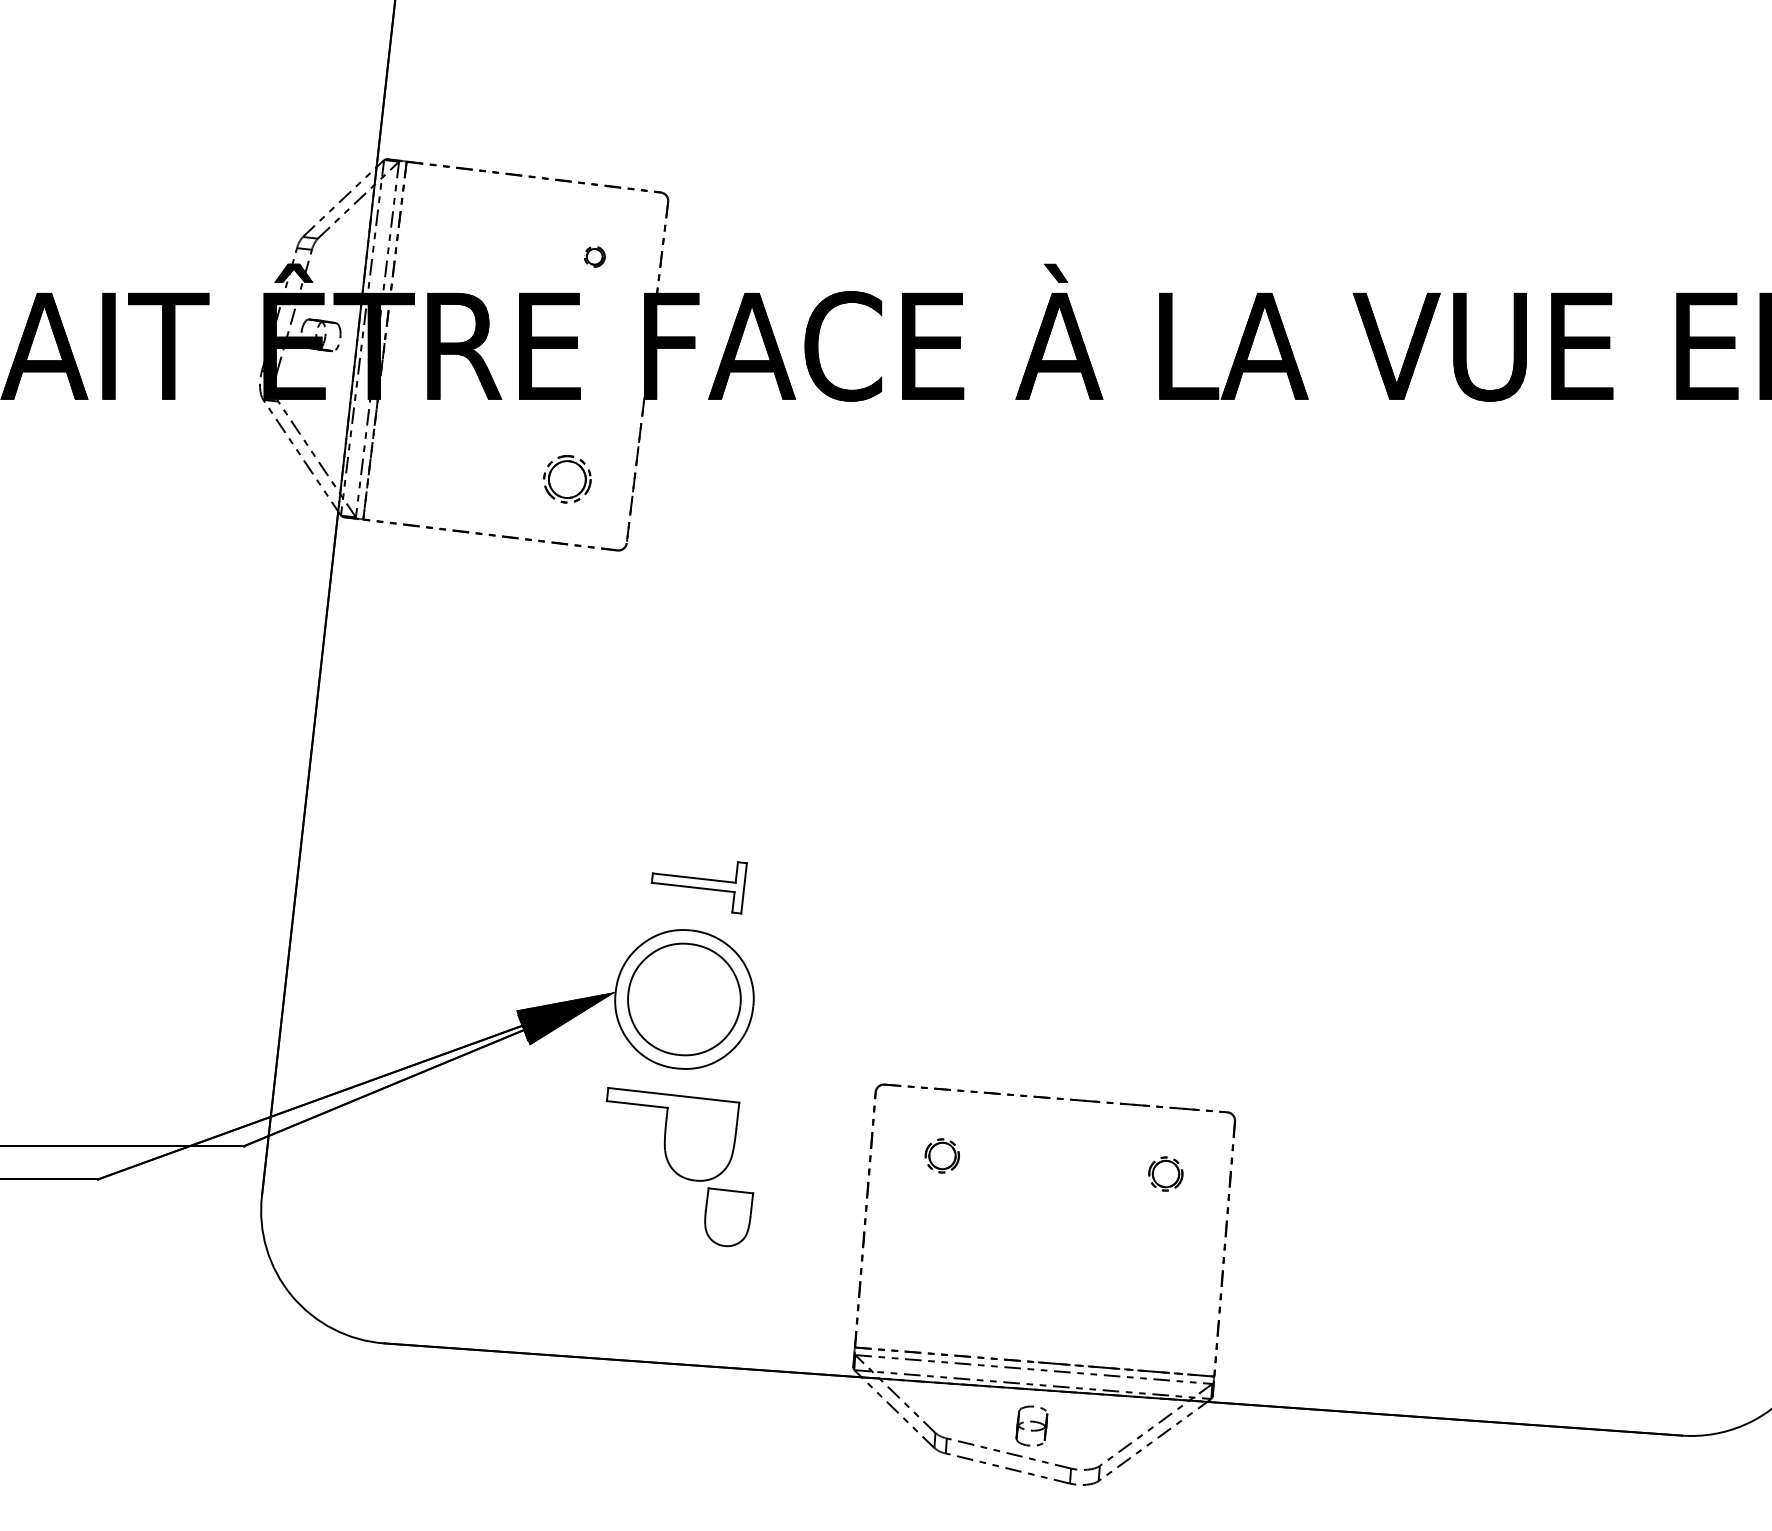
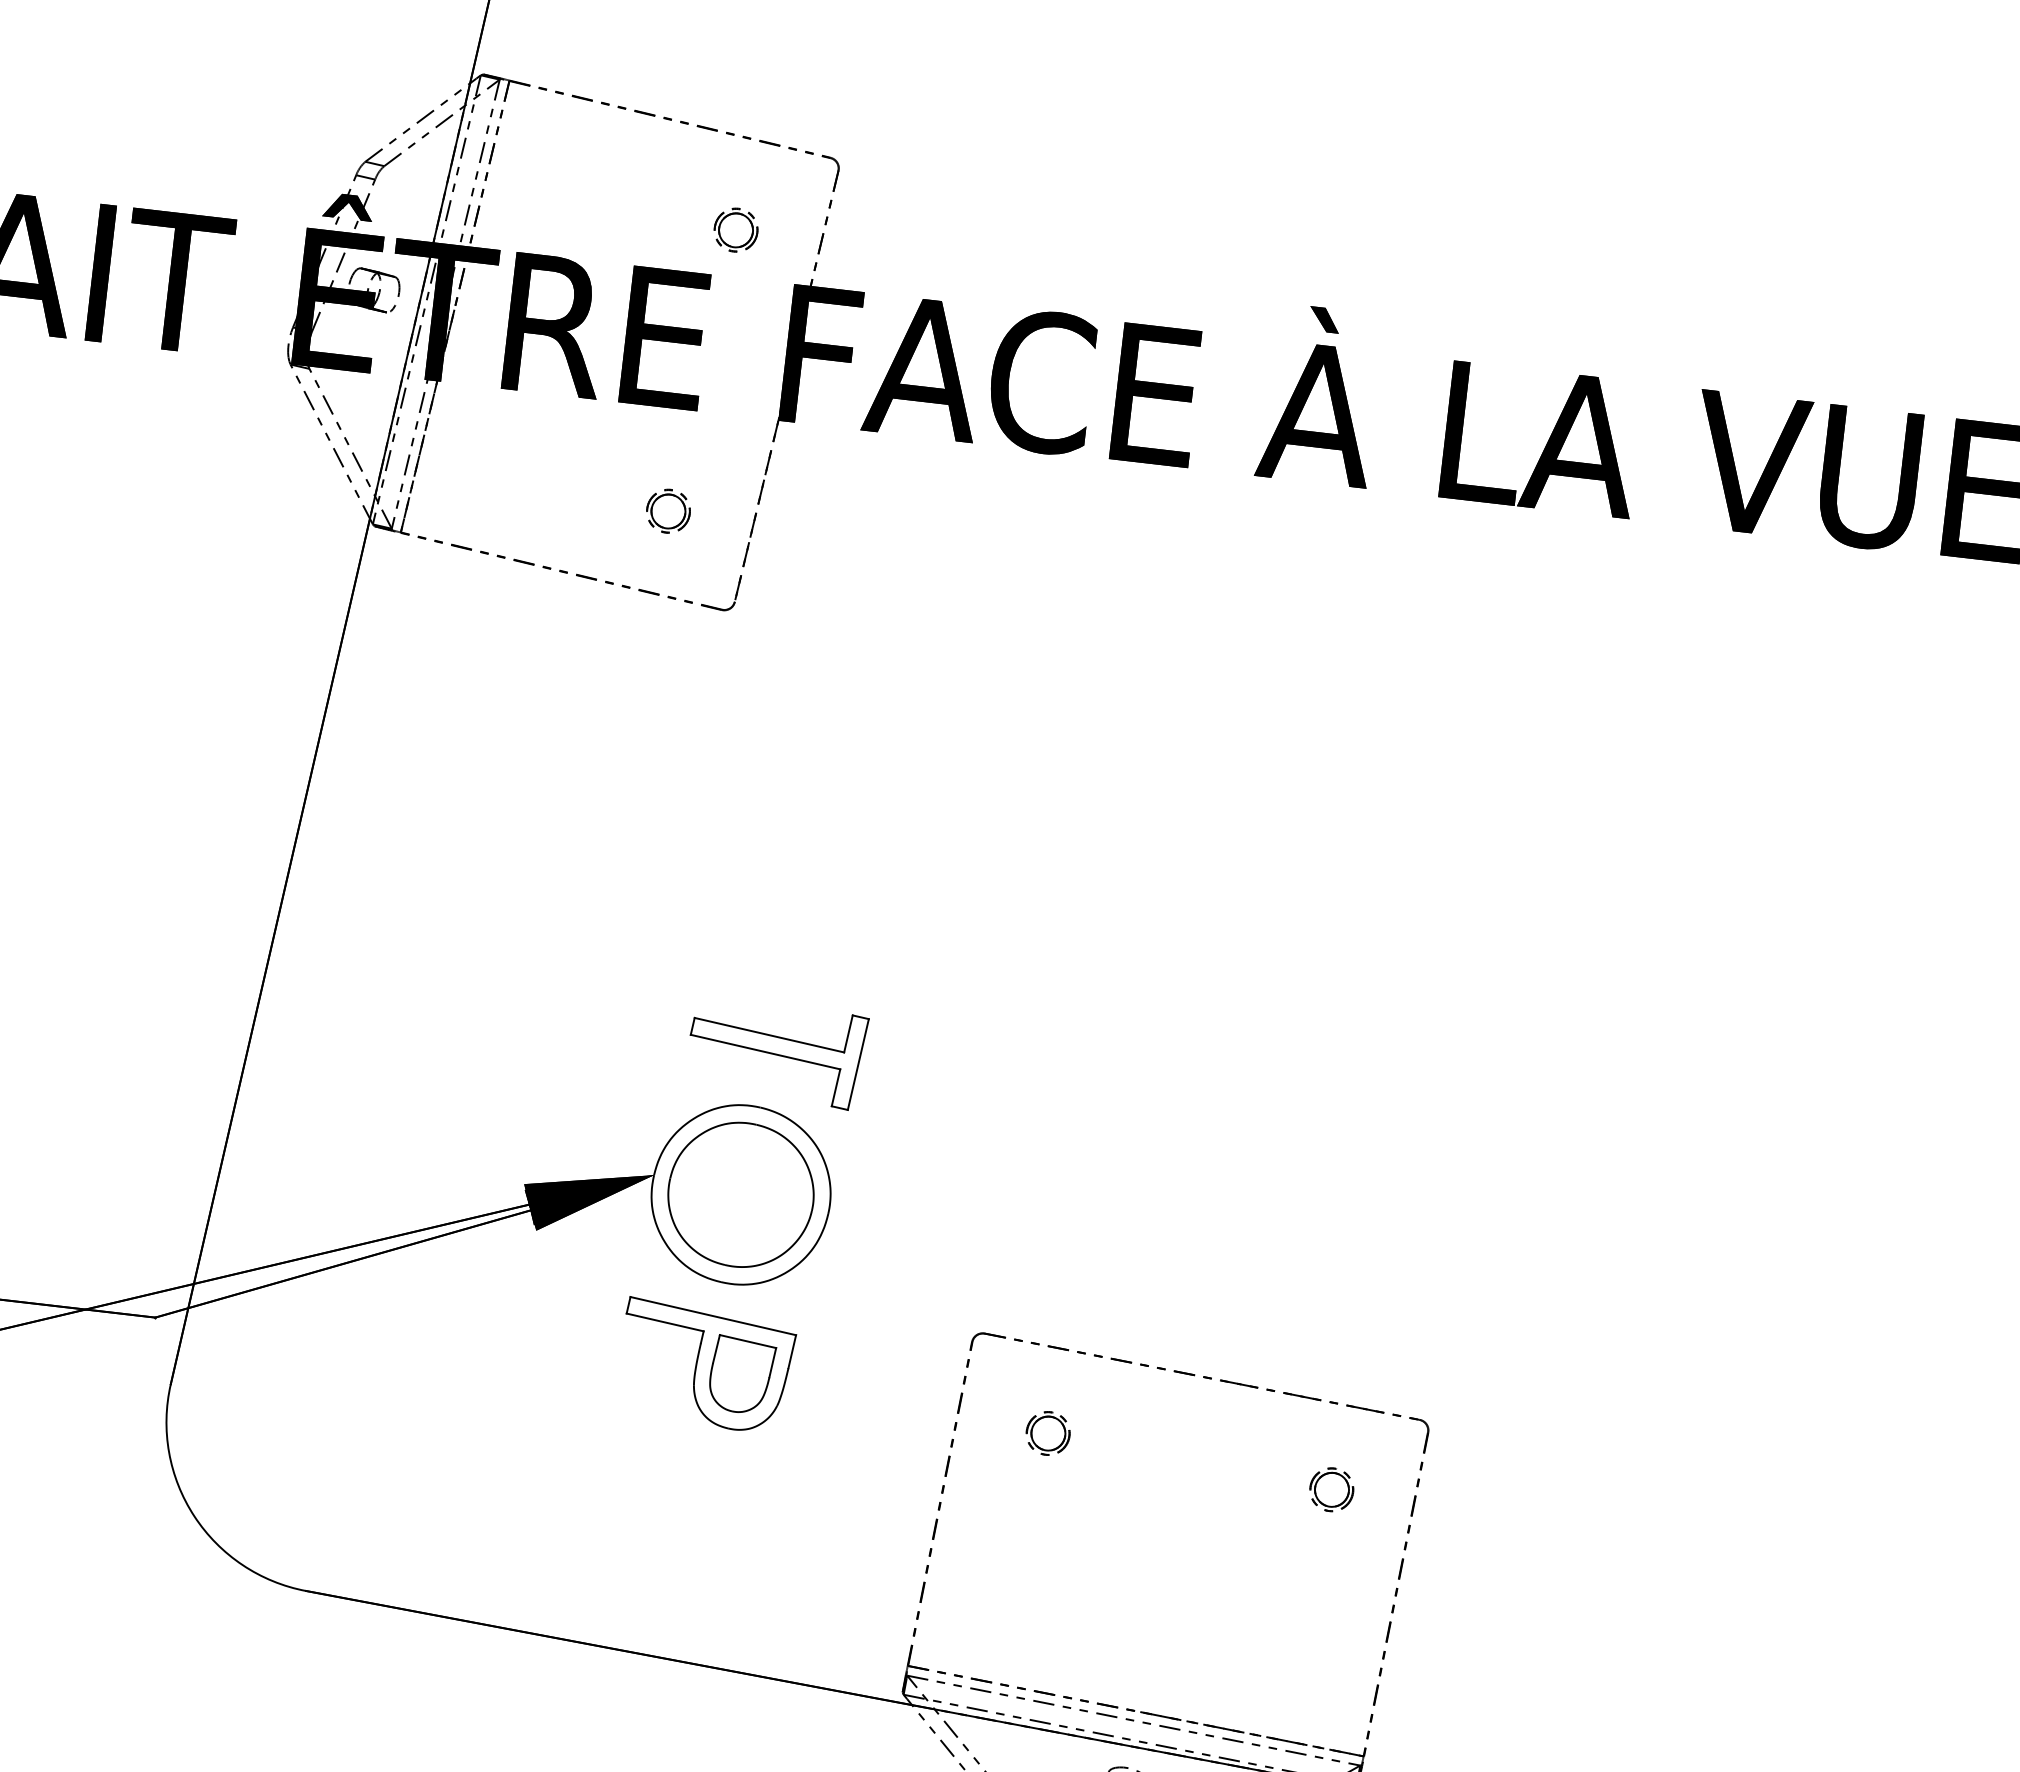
part: (594, 256) -> (735, 230), size x1.67
part: (567, 478) -> (668, 510), size x0.71
part: (699, 887) -> (776, 1053), size x1.43
part: (729, 1217) -> (742, 1375), moved

